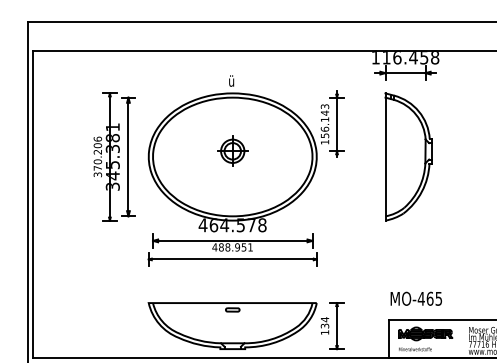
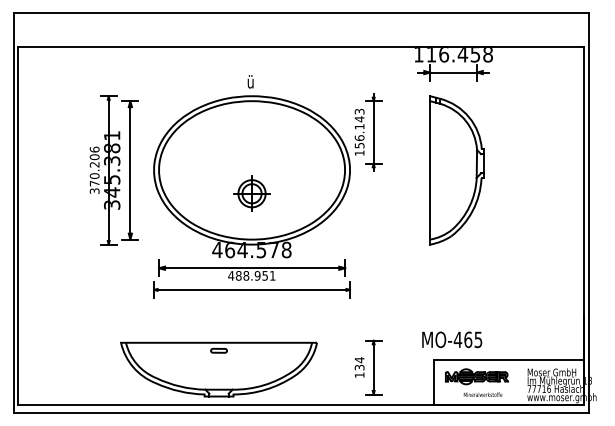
part: (232, 151) -> (251, 193), moved
text: (416, 298) -> (452, 339), moved
part: (232, 325) -> (218, 369), moved
text: (414, 349) -> (482, 394), moved

